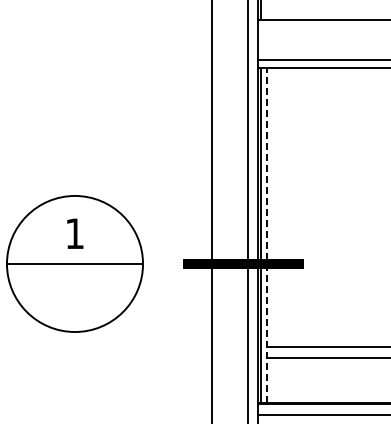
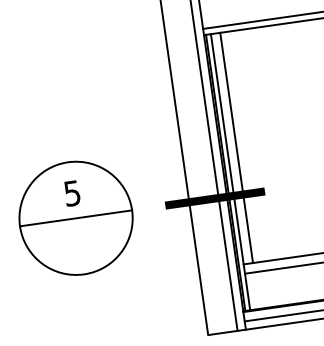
line: (277, 207) -> (236, 148), added
text: (74, 233) -> (72, 193), 1 -> 5
line: (266, 235) -> (230, 172), dashed -> solid

